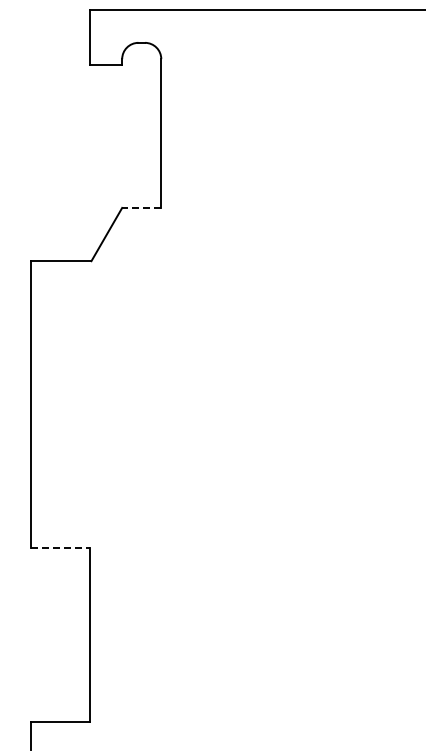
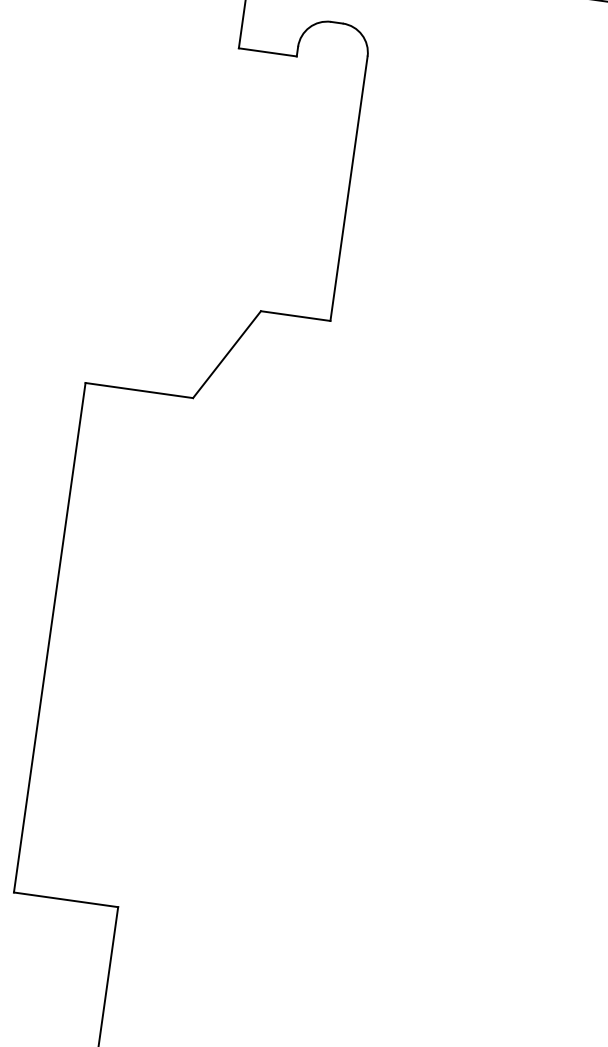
line: (141, 207) -> (295, 315), dashed -> solid
line: (60, 547) -> (66, 899), dashed -> solid

